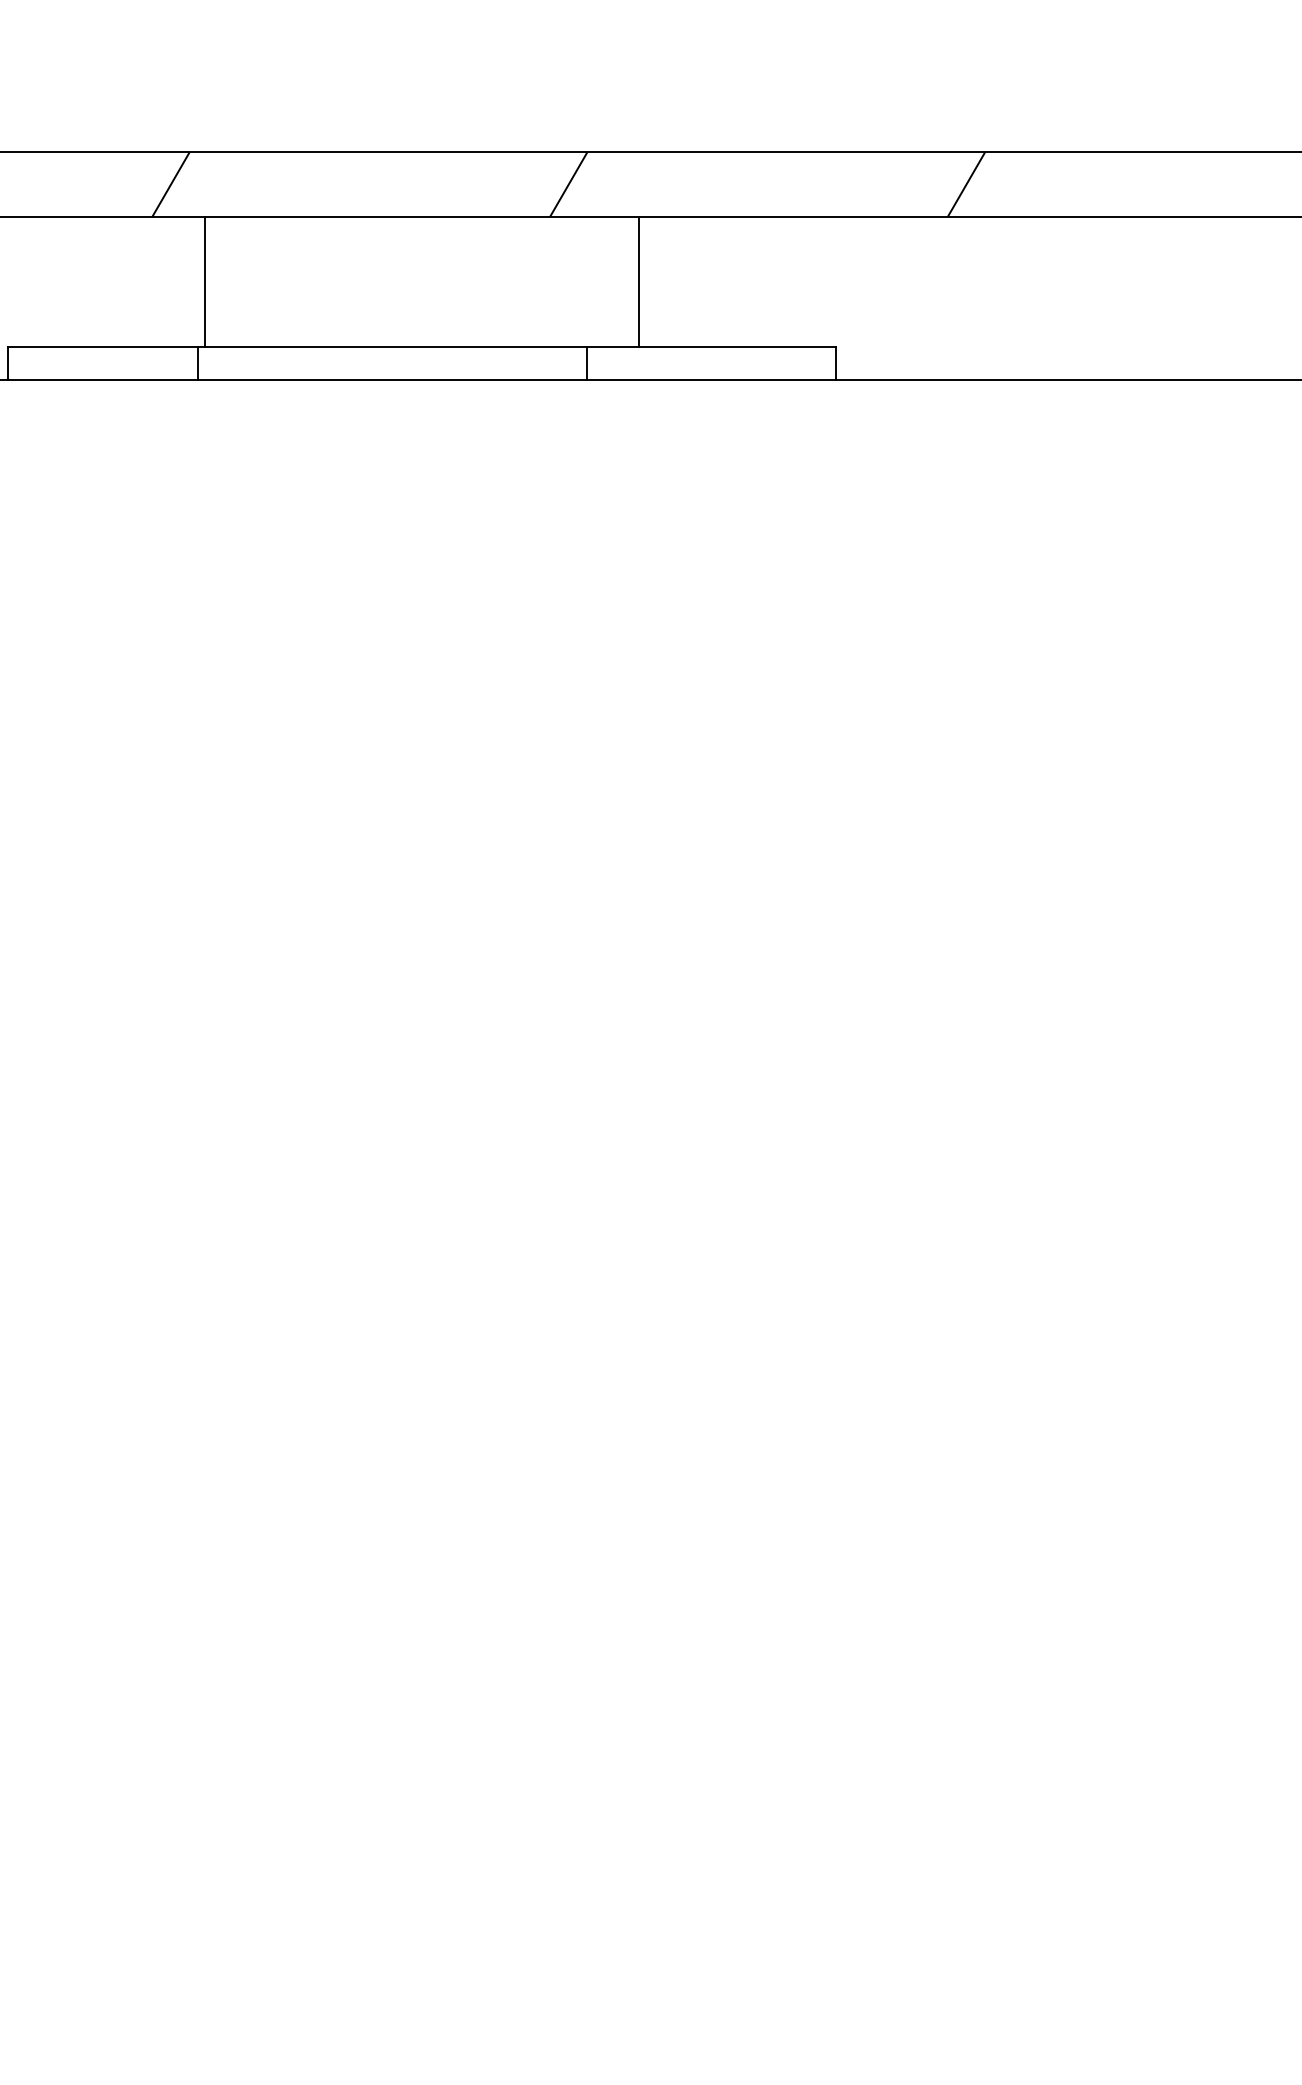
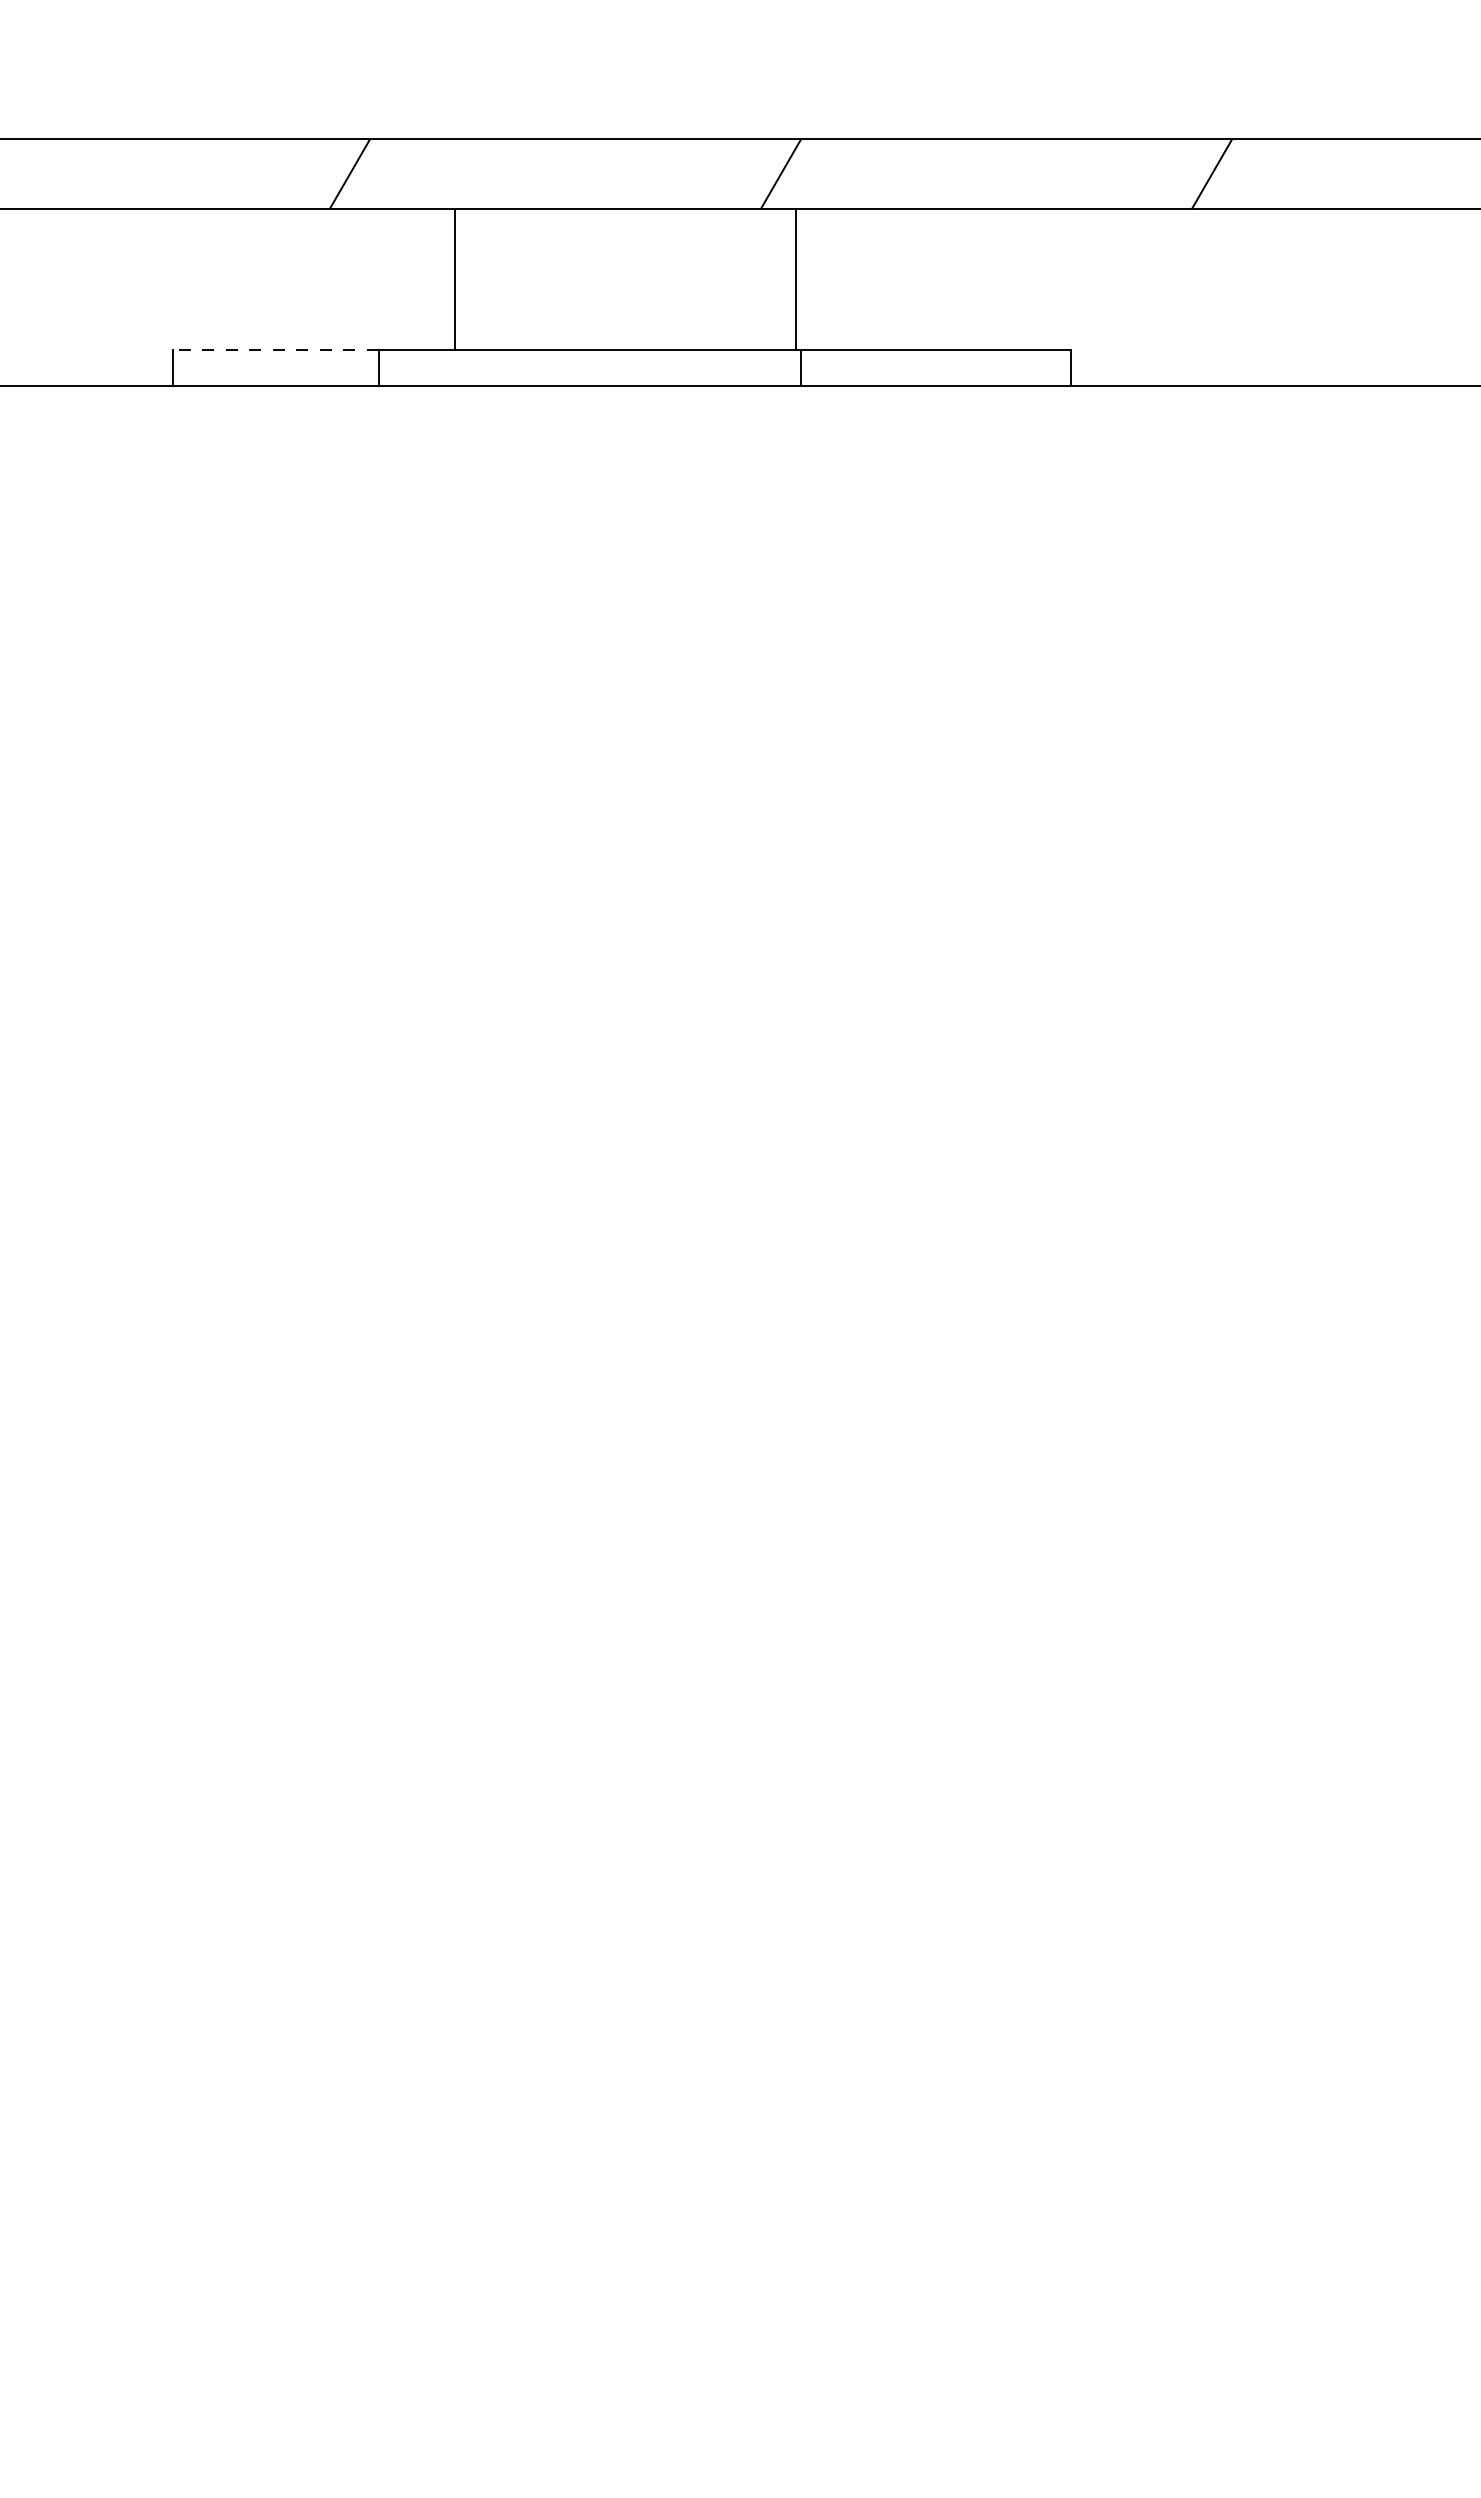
line: (204, 281) -> (454, 279), moved
line: (639, 281) -> (796, 279), moved
line: (102, 347) -> (275, 350), solid -> dashed

